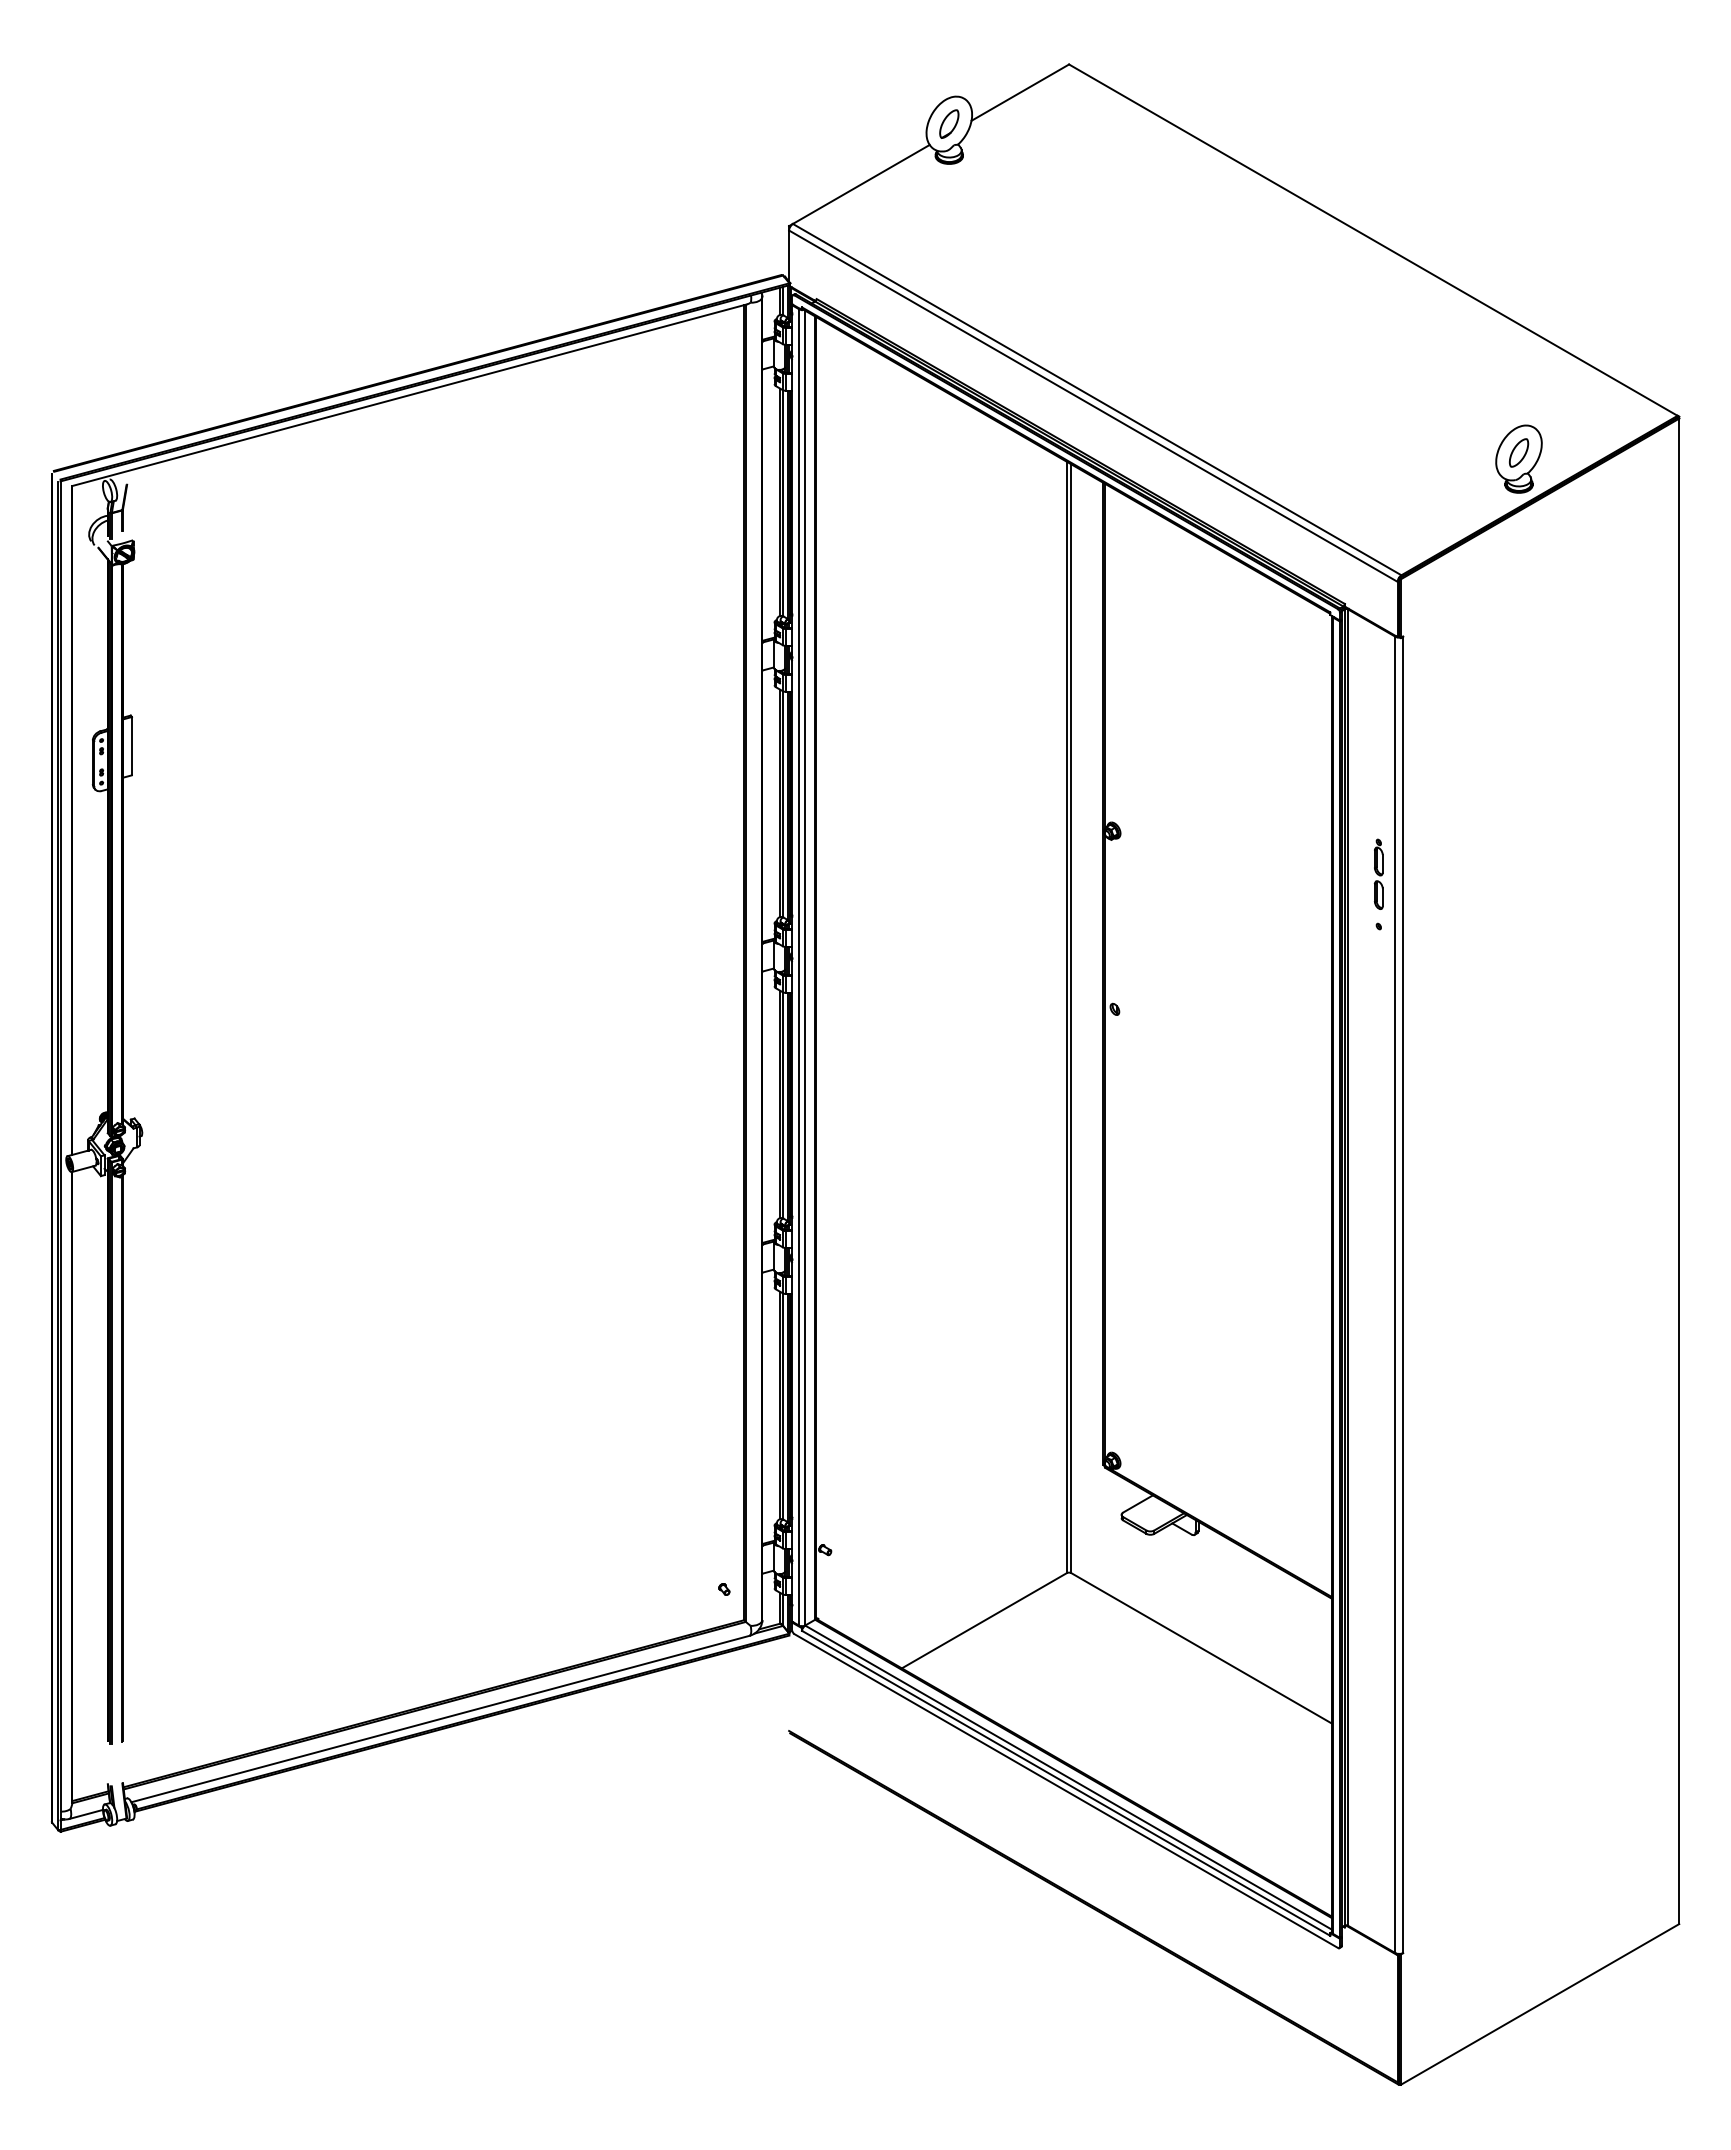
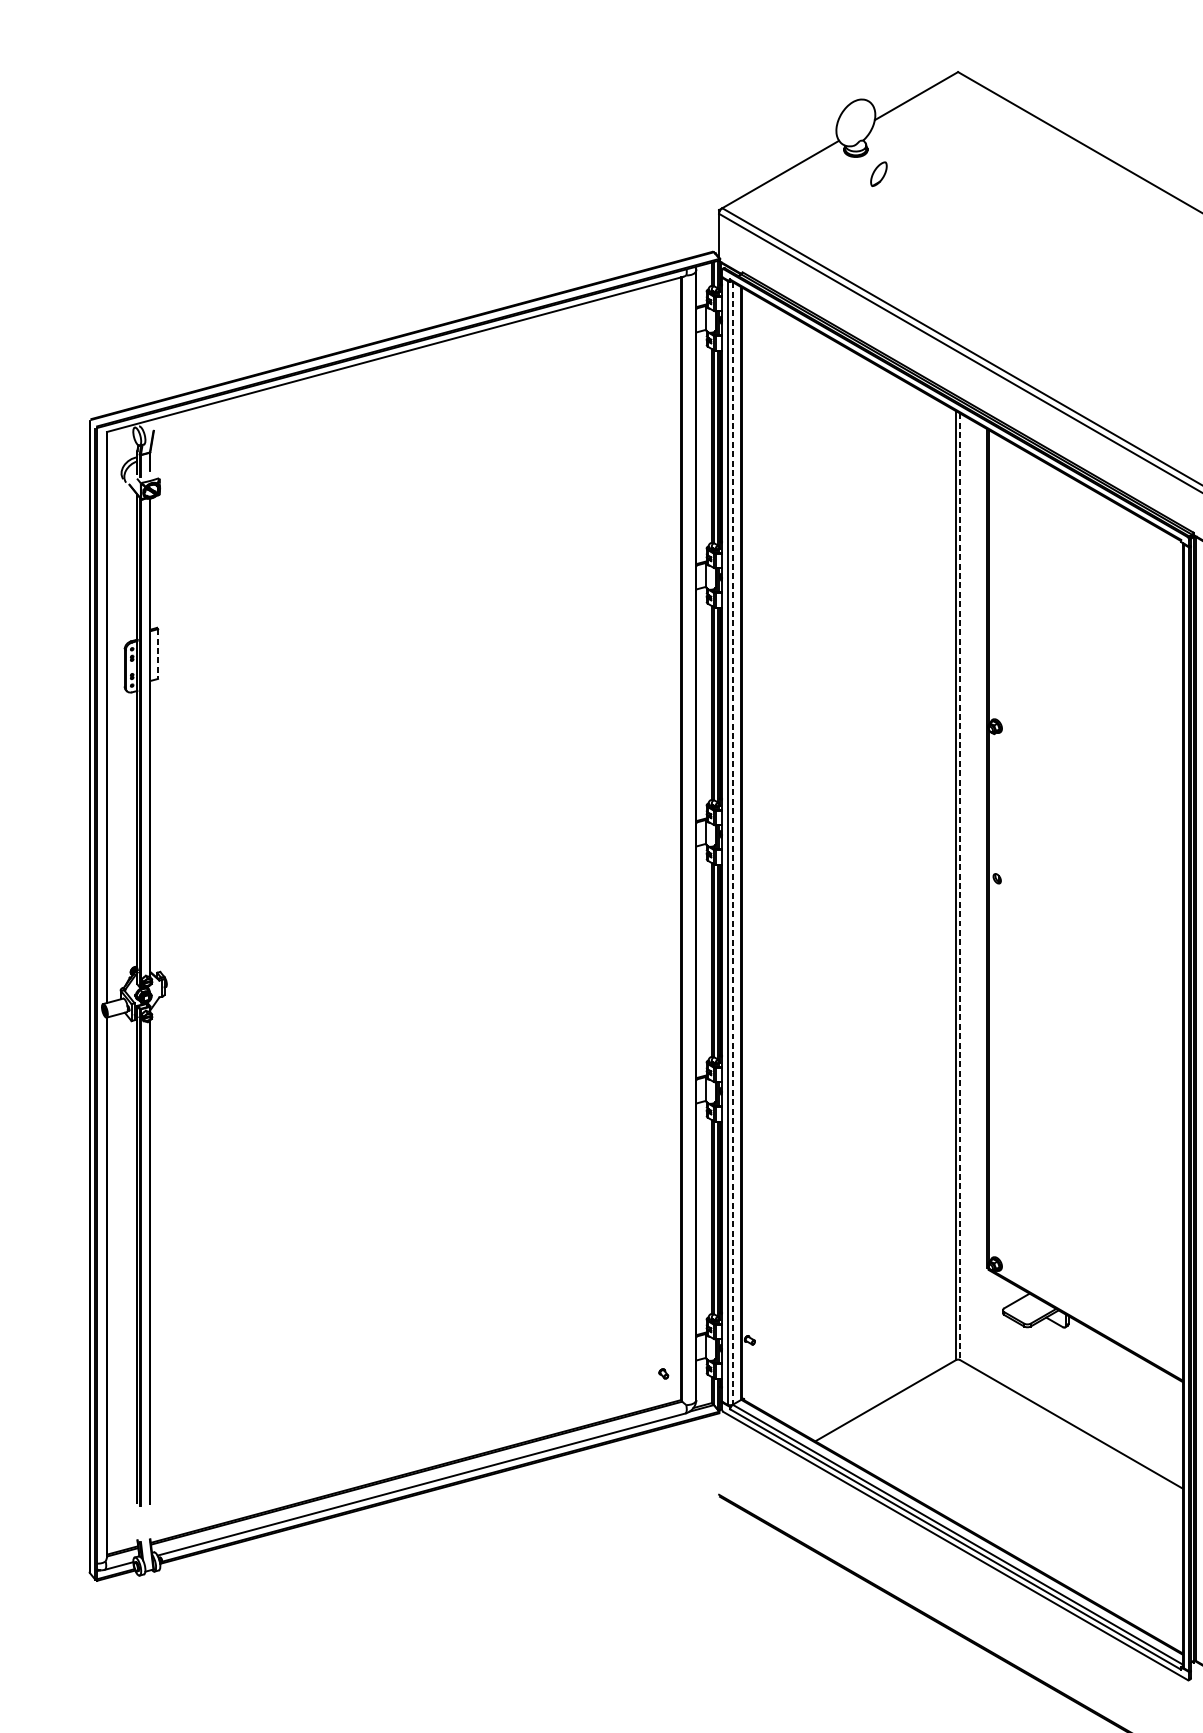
part: (949, 123) -> (879, 173), moved
line: (131, 746) -> (157, 654), solid -> dashed
line: (805, 968) -> (733, 843), solid -> dashed
line: (1071, 1019) -> (960, 887), solid -> dashed

